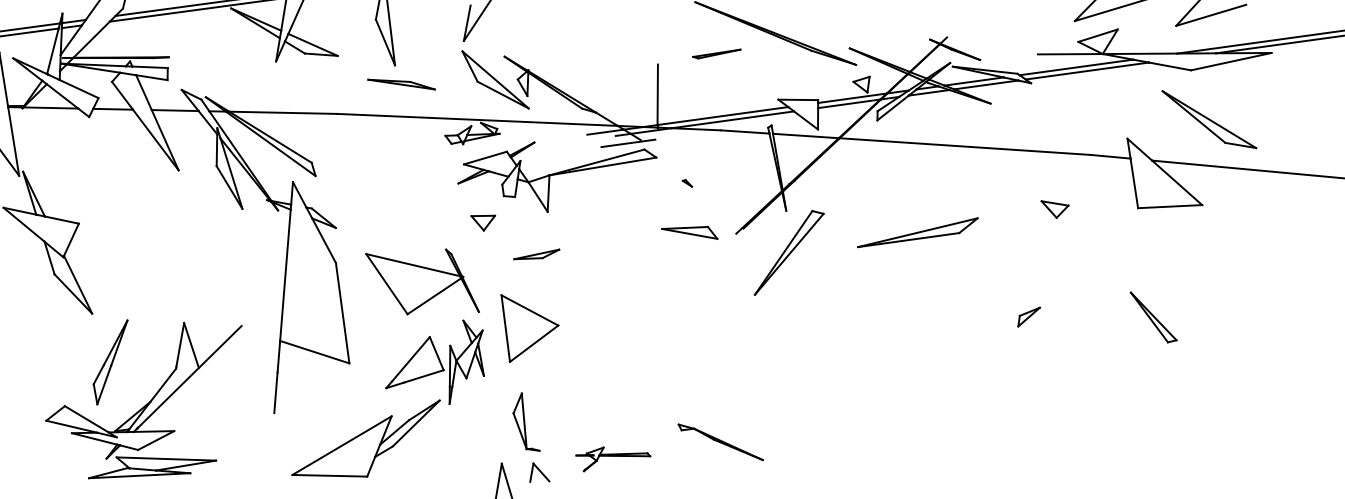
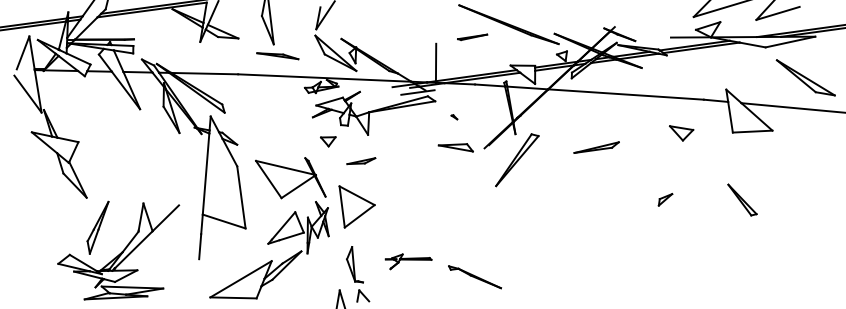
part: (1208, 119) -> (805, 77), moved
part: (1054, 209) -> (681, 133), size x1.4
part: (917, 232) -> (596, 147), size x0.6
part: (613, 458) -> (408, 261), moved

